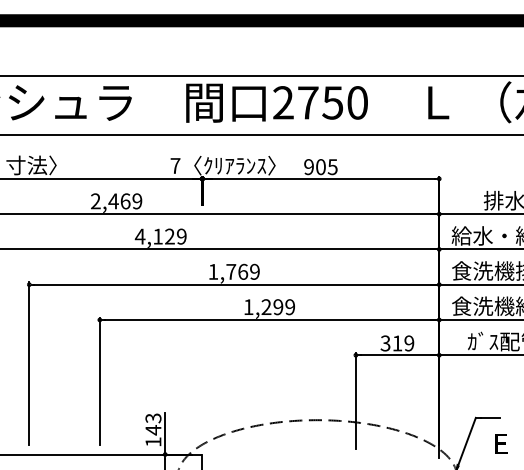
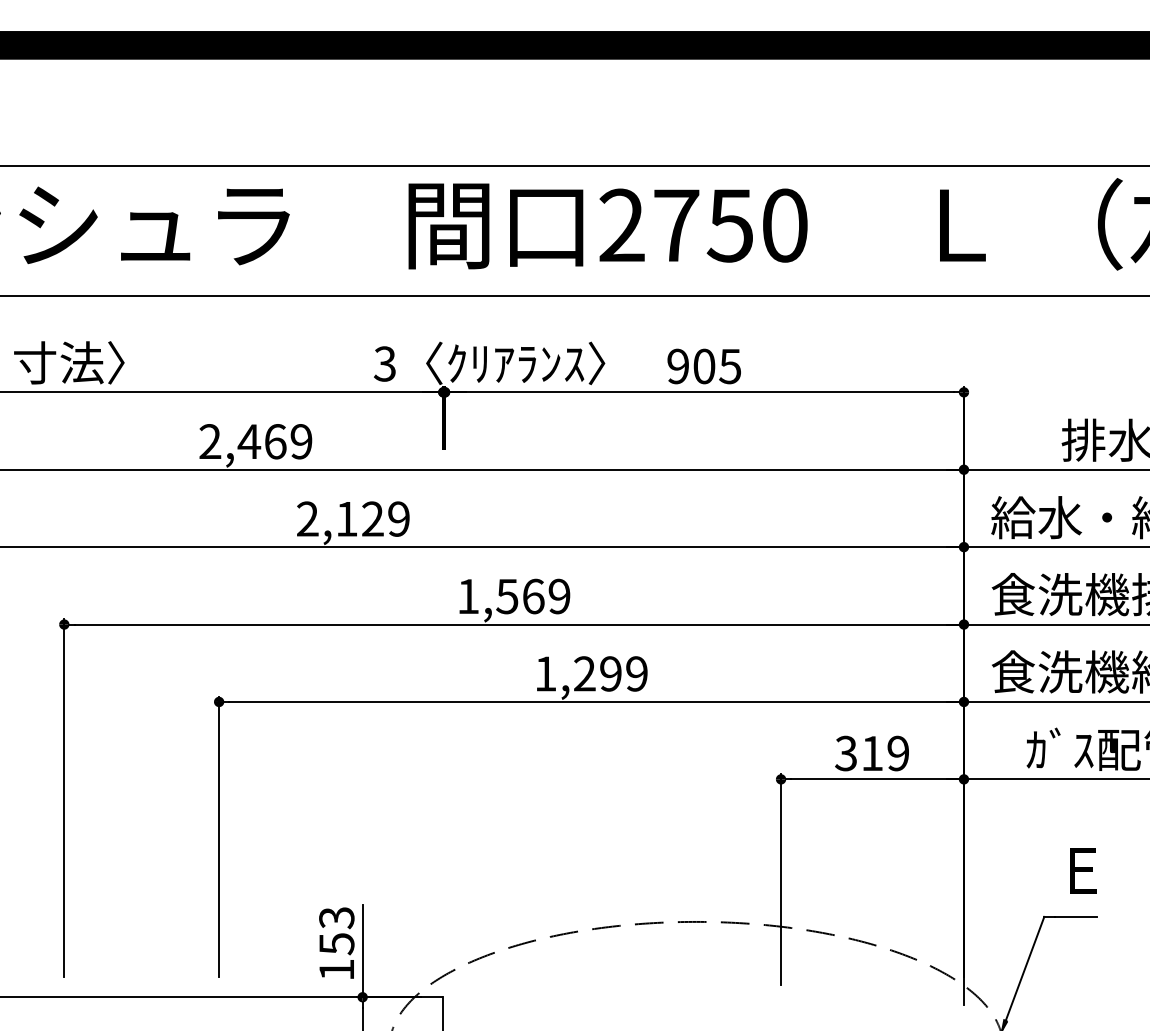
text: (175, 165) -> (385, 362), 7 -> 3
text: (139, 236) -> (306, 518), 4,129 -> 2,129
text: (231, 271) -> (508, 595), 1,769 -> 1,569
text: (153, 430) -> (336, 944), 143 -> 153
text: (501, 443) -> (1083, 869), moved

